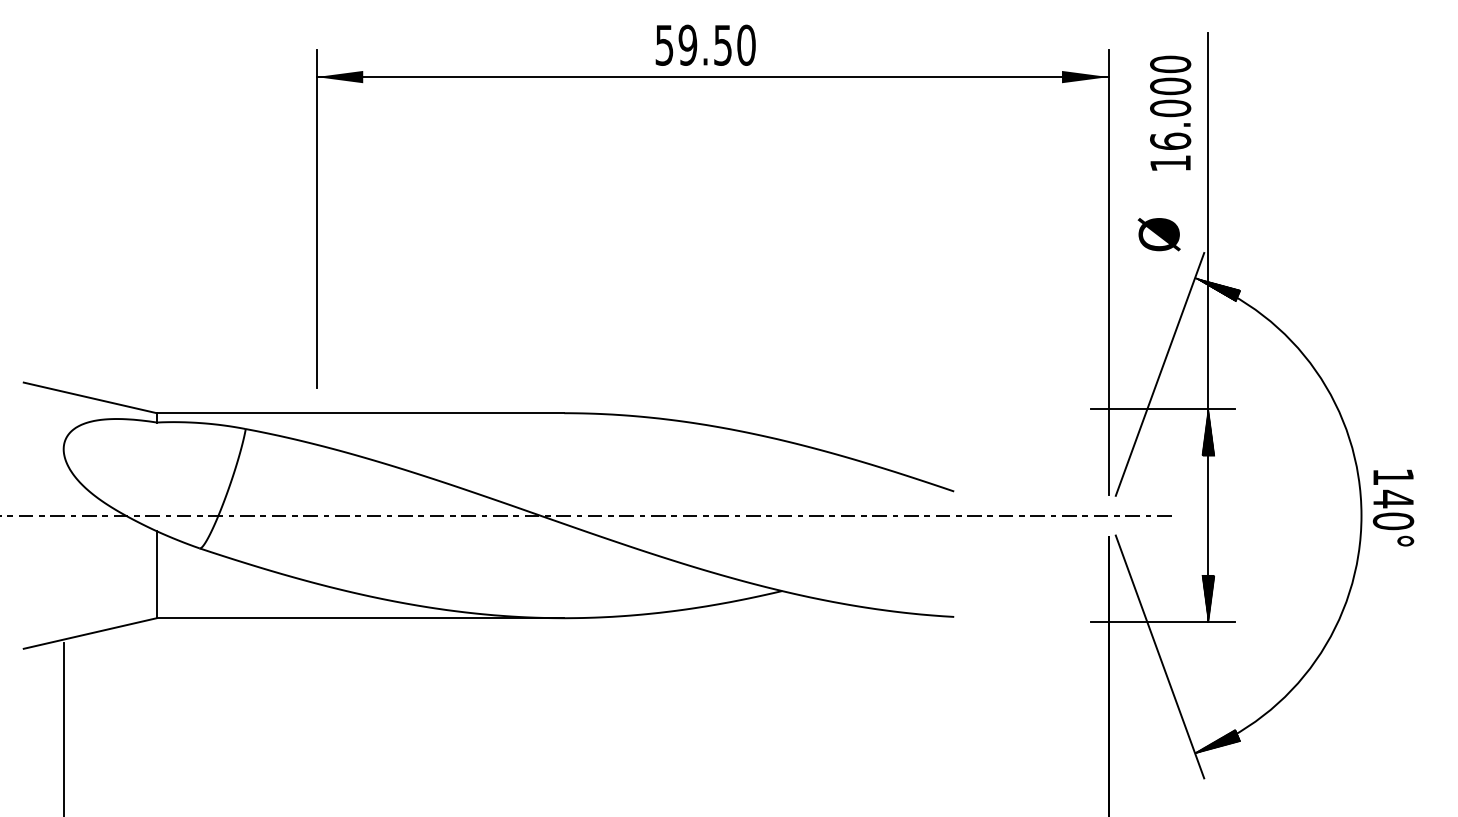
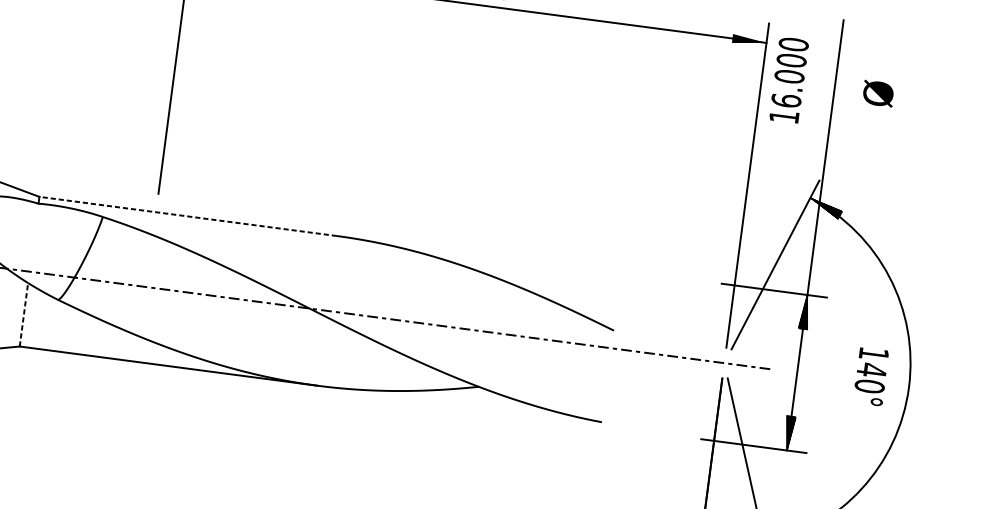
text: (1170, 112) -> (789, 79), moved
text: (1158, 234) -> (877, 93), moved
line: (360, 413) -> (188, 216), solid -> dashed
text: (1393, 507) -> (871, 376), moved
line: (156, 574) -> (23, 314), solid -> dashed

